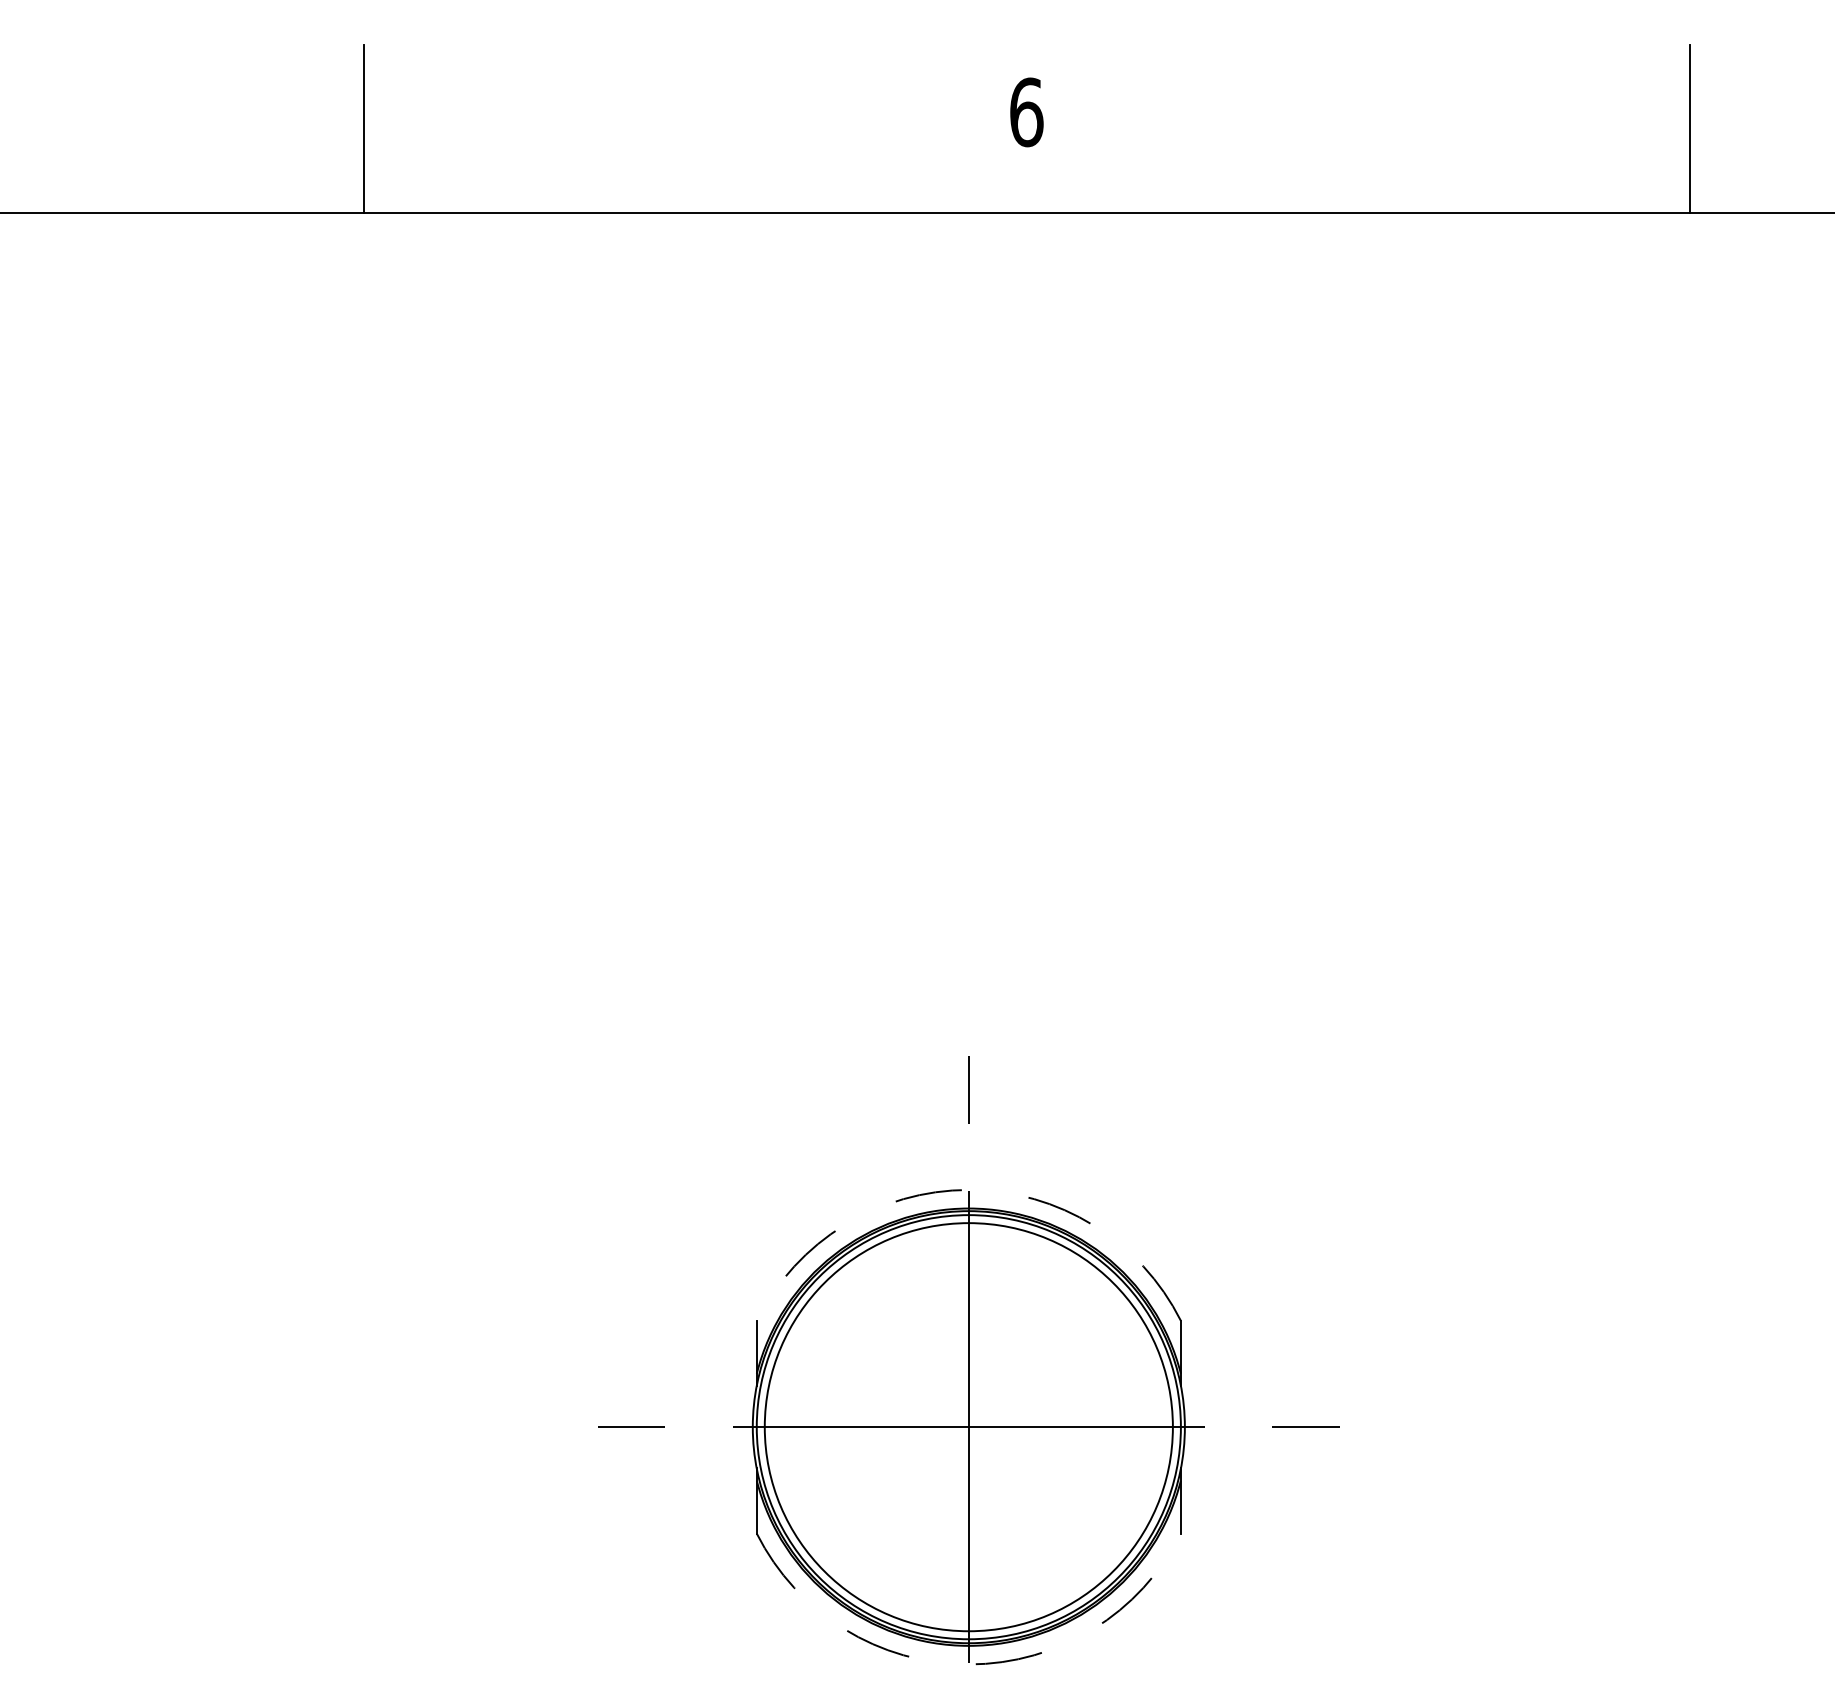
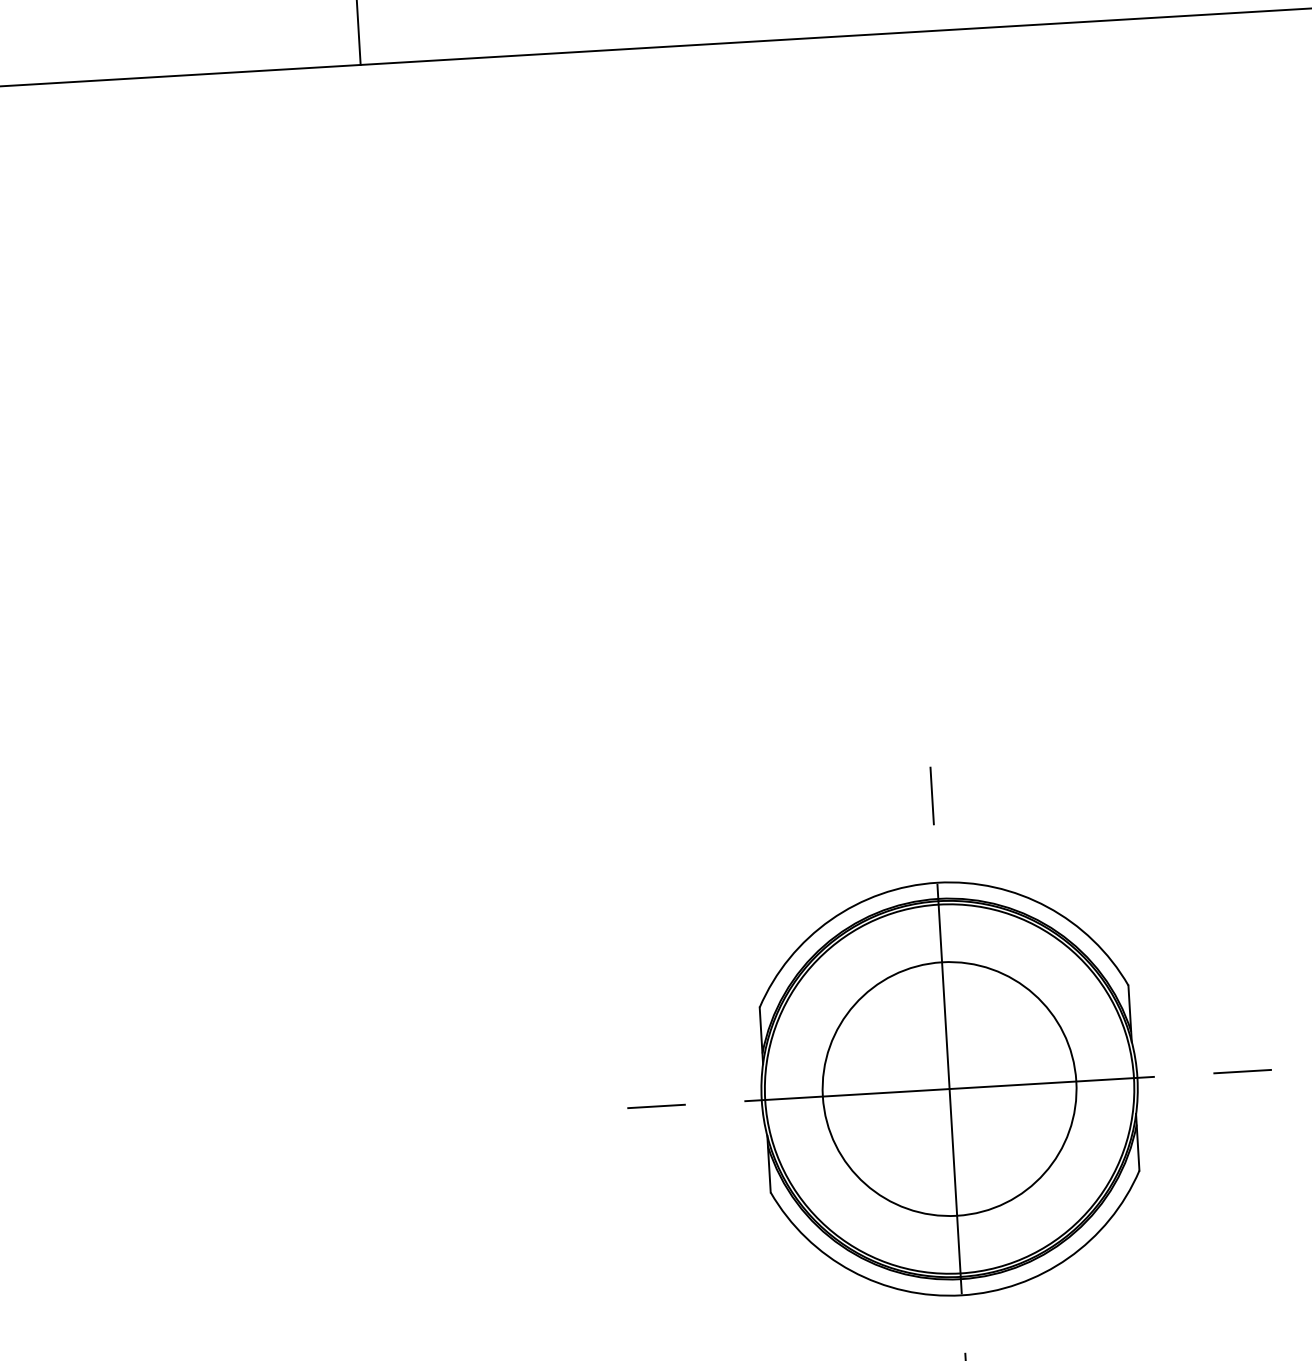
arc: (968, 1189) -> (937, 882), dashed -> solid
circle: (968, 1426) -> (949, 1088), size x0.71
arc: (968, 1664) -> (961, 1295), dashed -> solid

